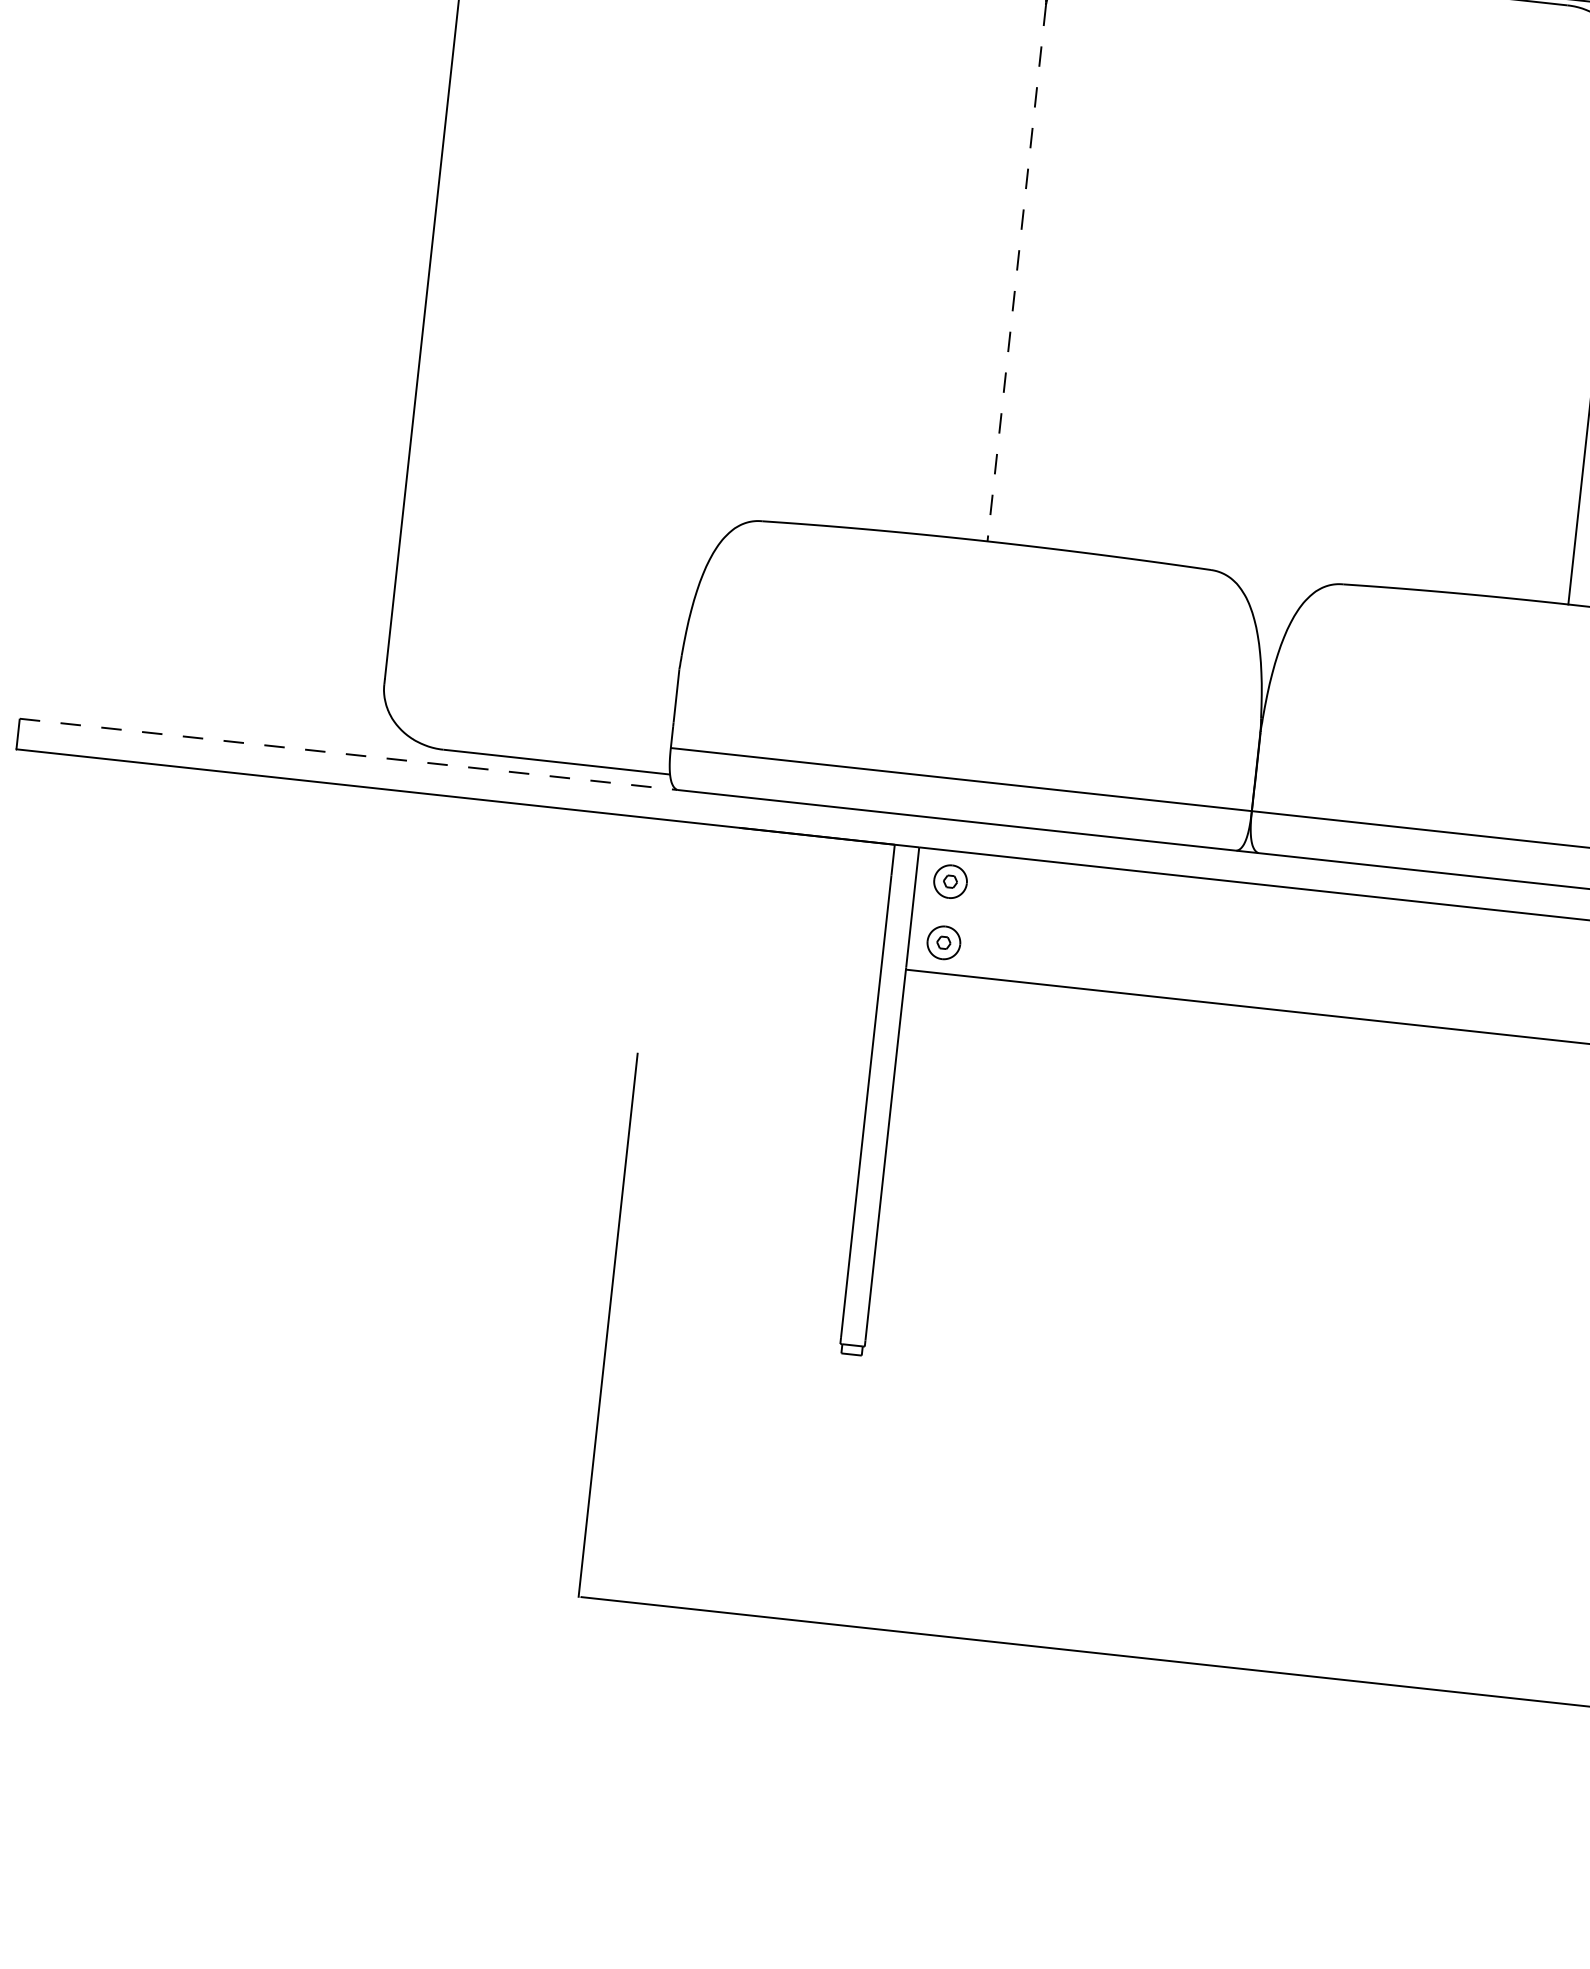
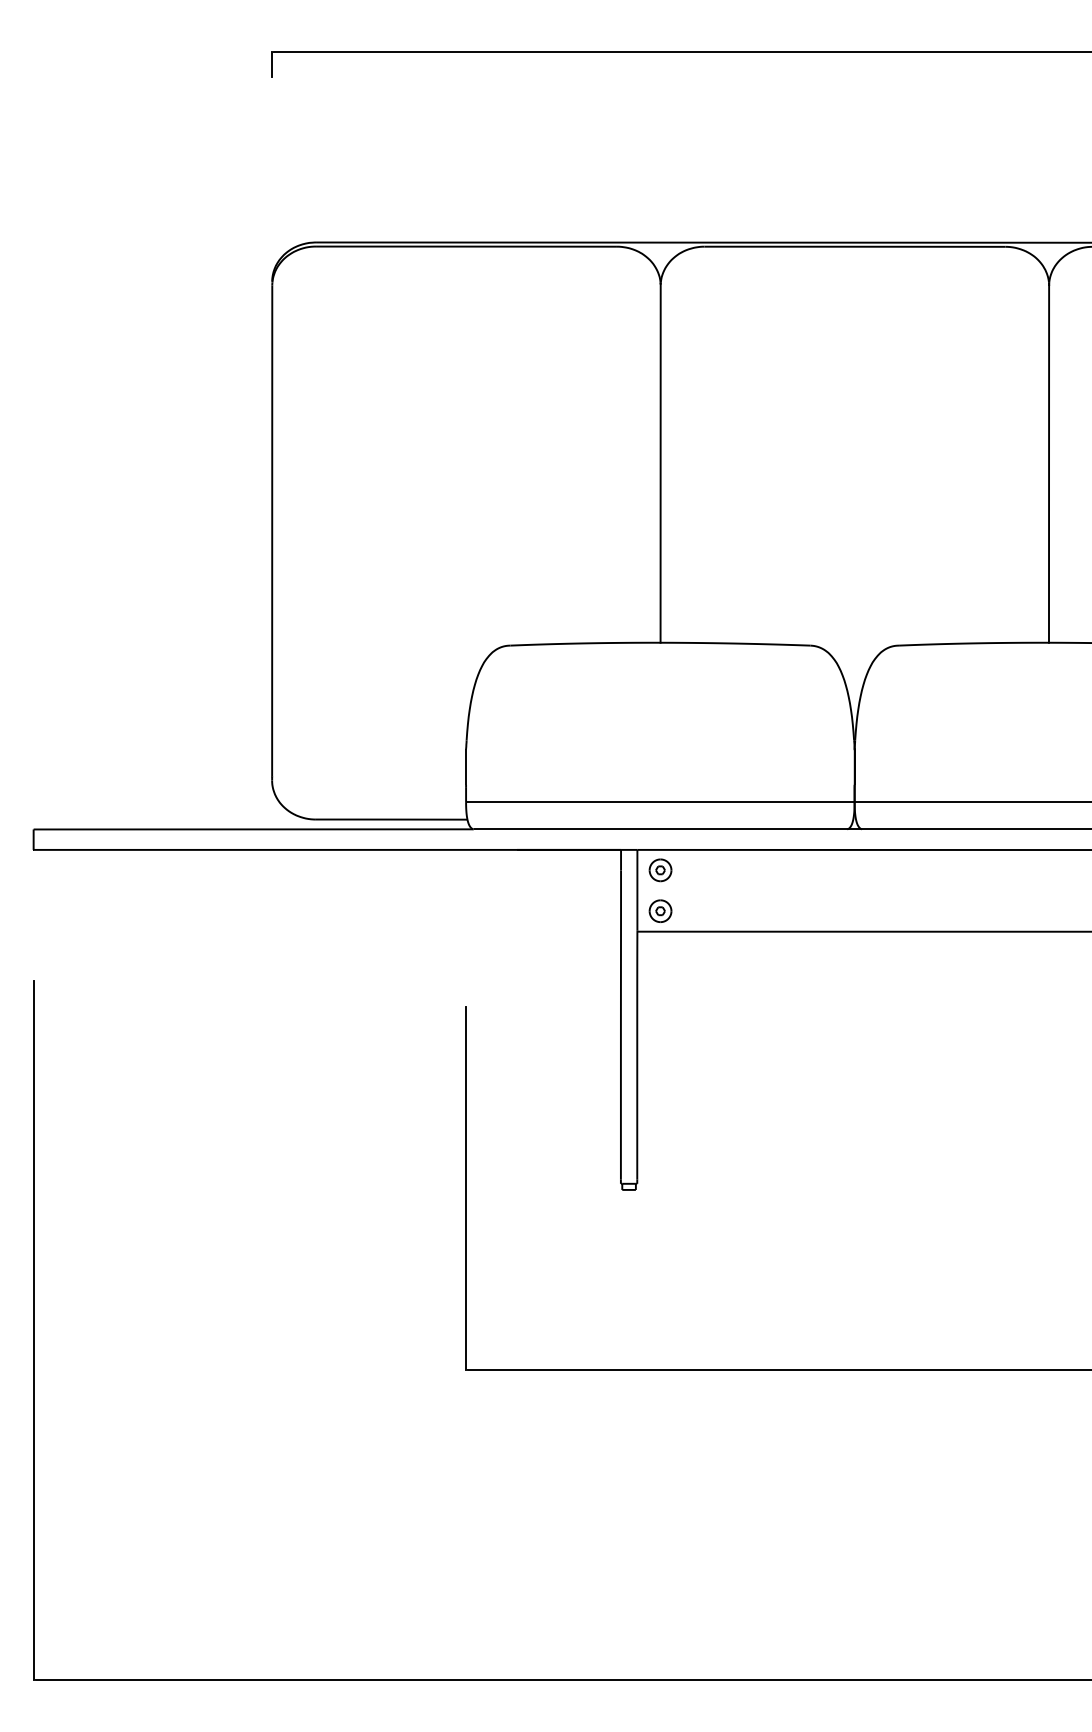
line: (1016, 274) -> (660, 464), dashed -> solid
line: (348, 754) -> (253, 829), dashed -> solid

